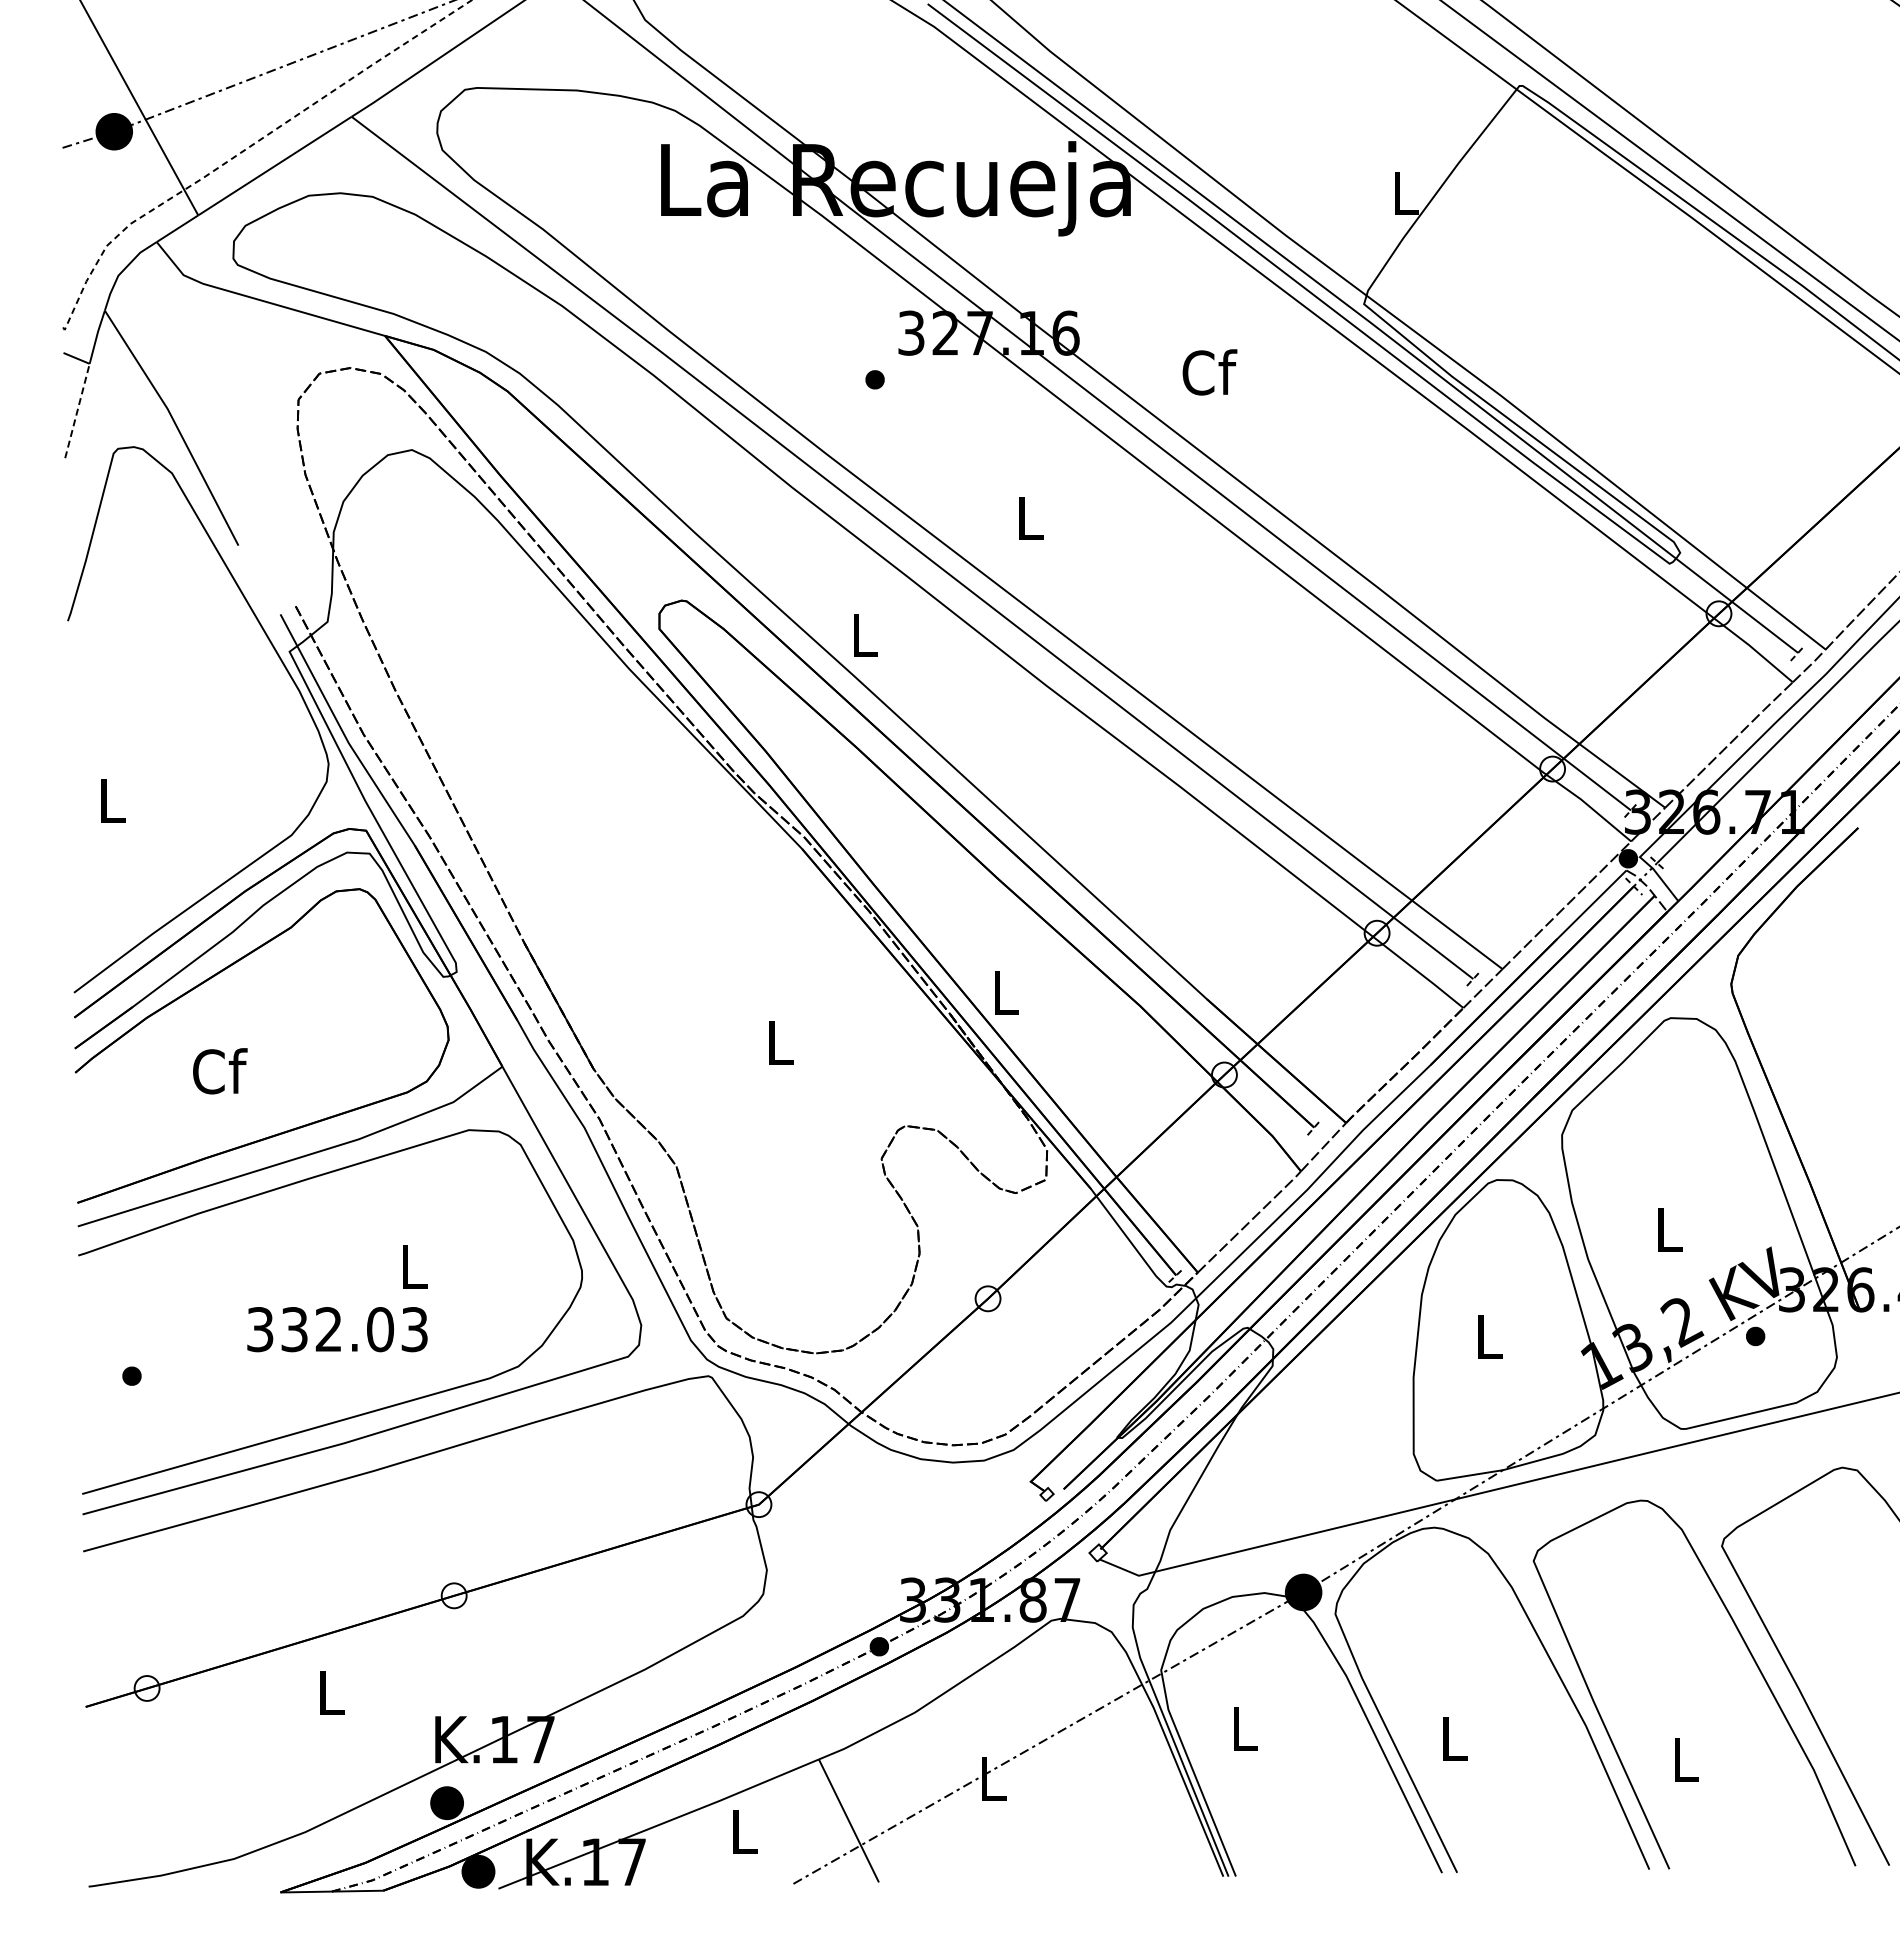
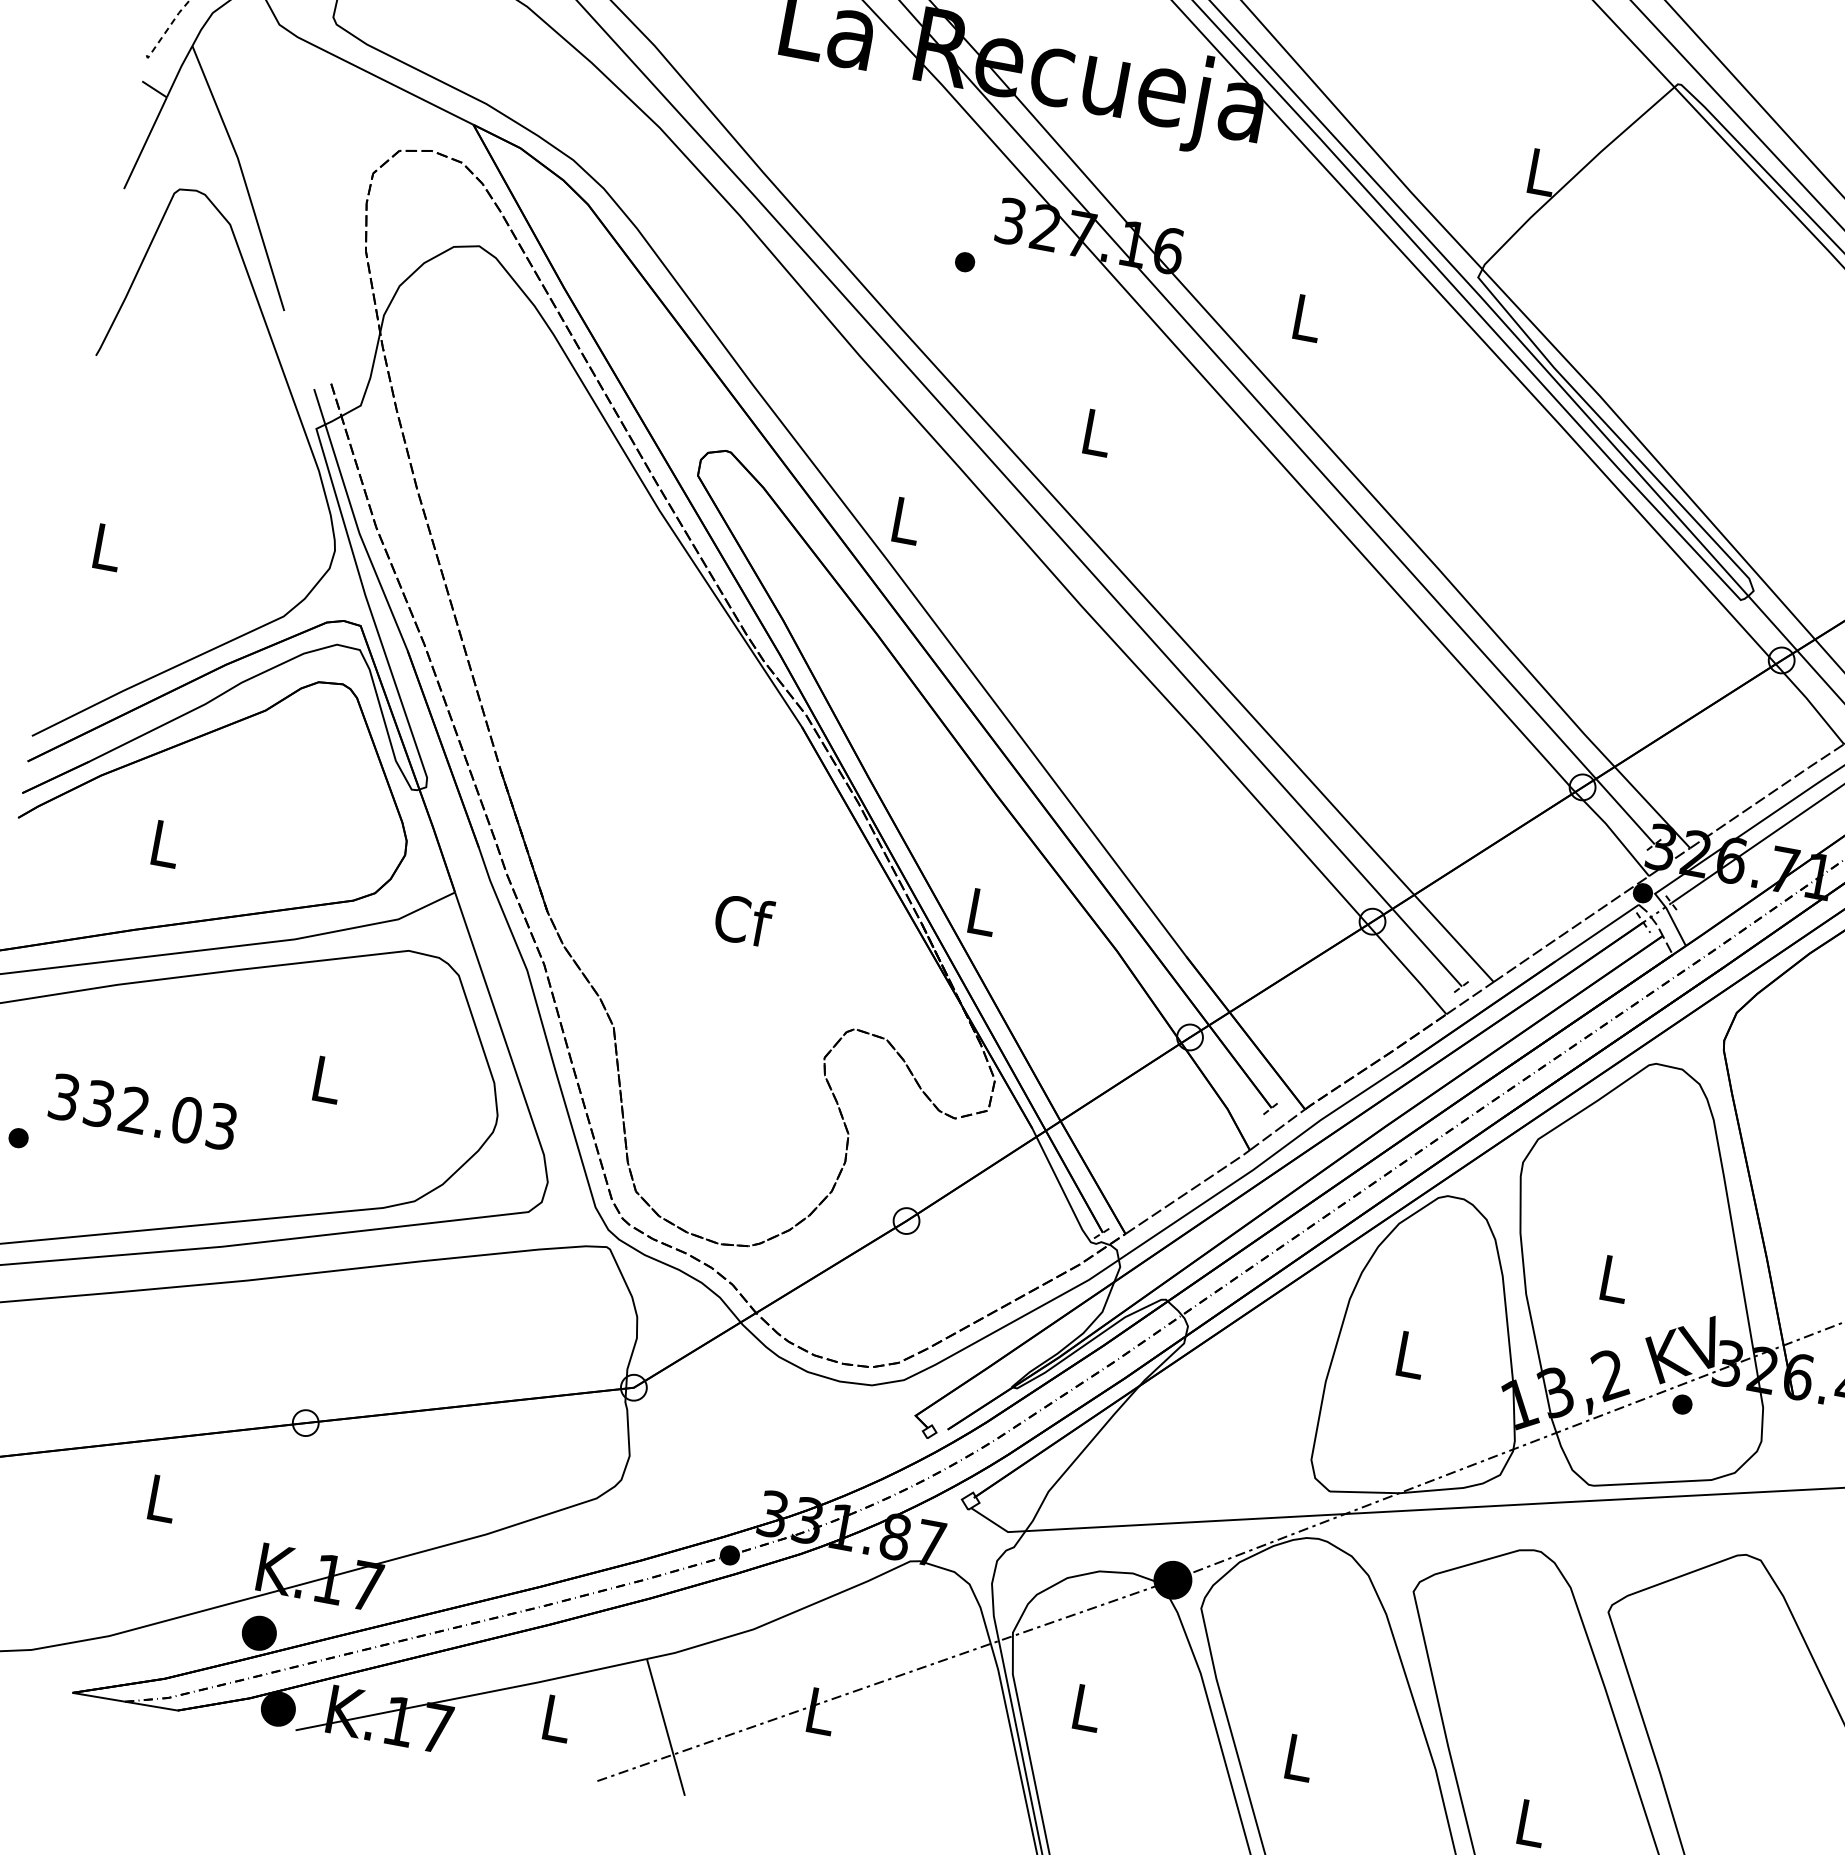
text: (1209, 372) -> (1307, 317), Cf -> L
line: (77, 411) -> (145, 143), dashed -> solid
text: (781, 1042) -> (744, 920), L -> Cf
text: (220, 1071) -> (166, 844), Cf -> L
text: (337, 1329) -> (143, 1111), moved

